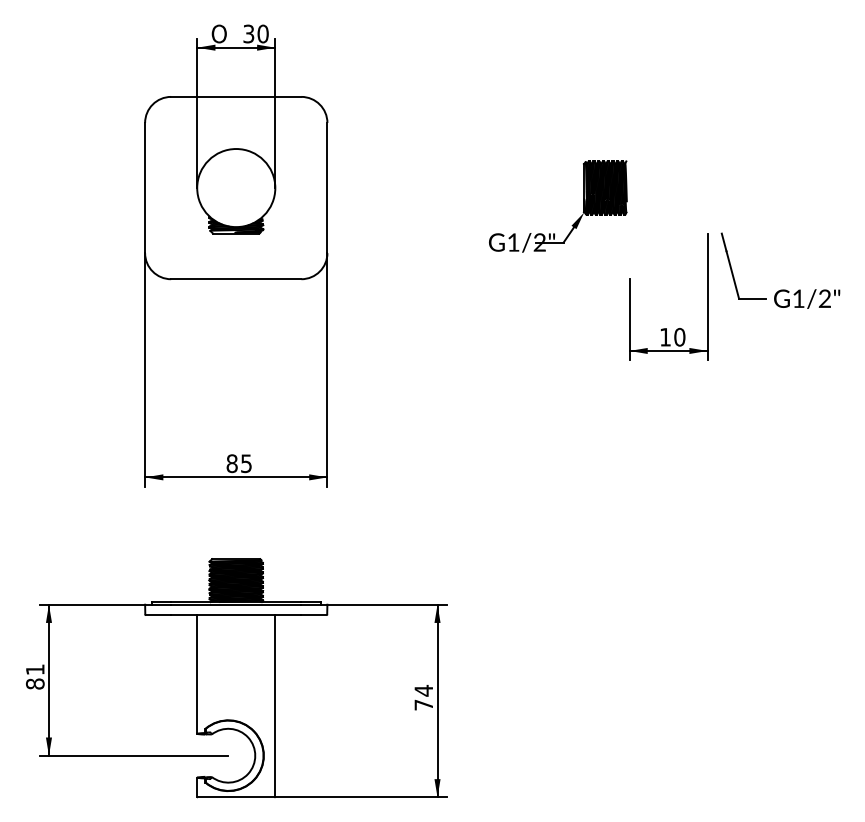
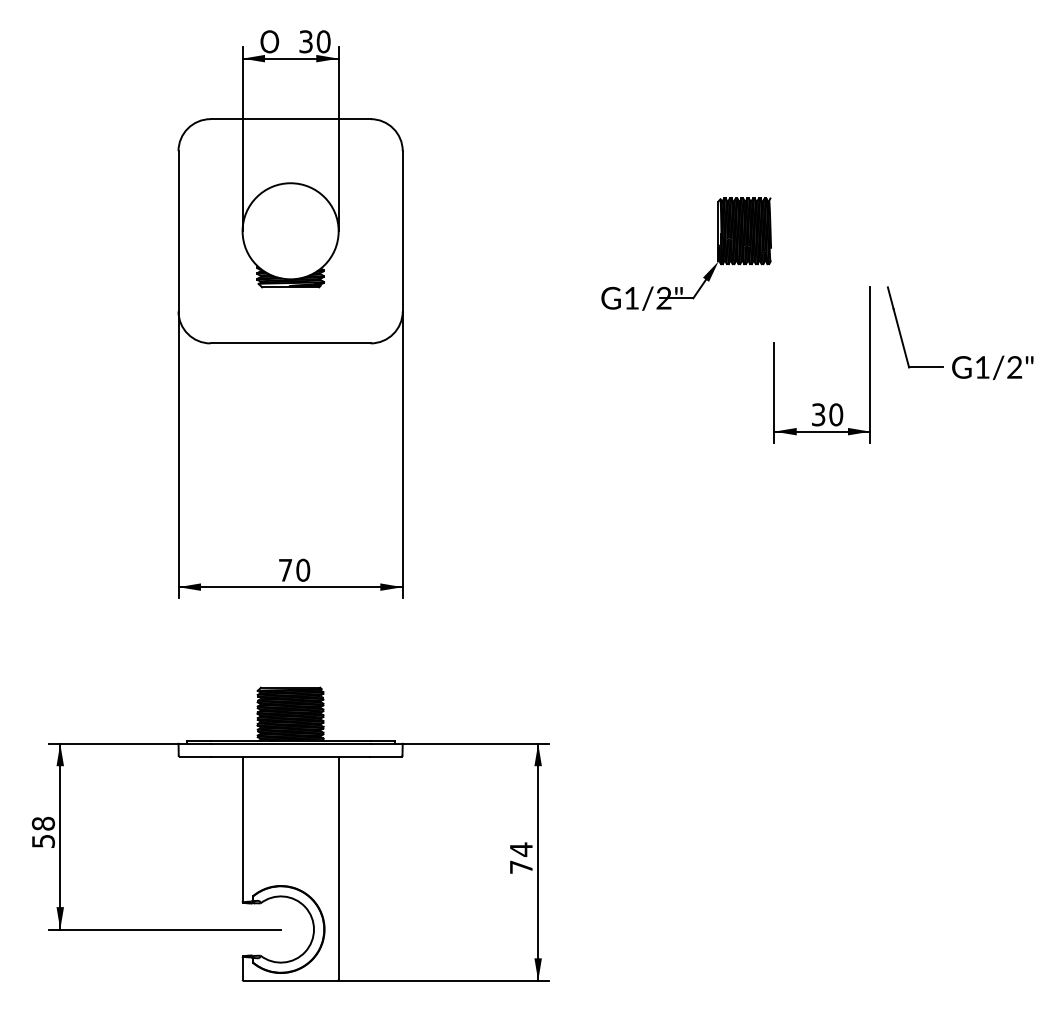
text: (665, 337) -> (818, 414), 10 -> 30
text: (239, 463) -> (294, 569), 85 -> 70
text: (34, 676) -> (42, 832), 81 -> 58

